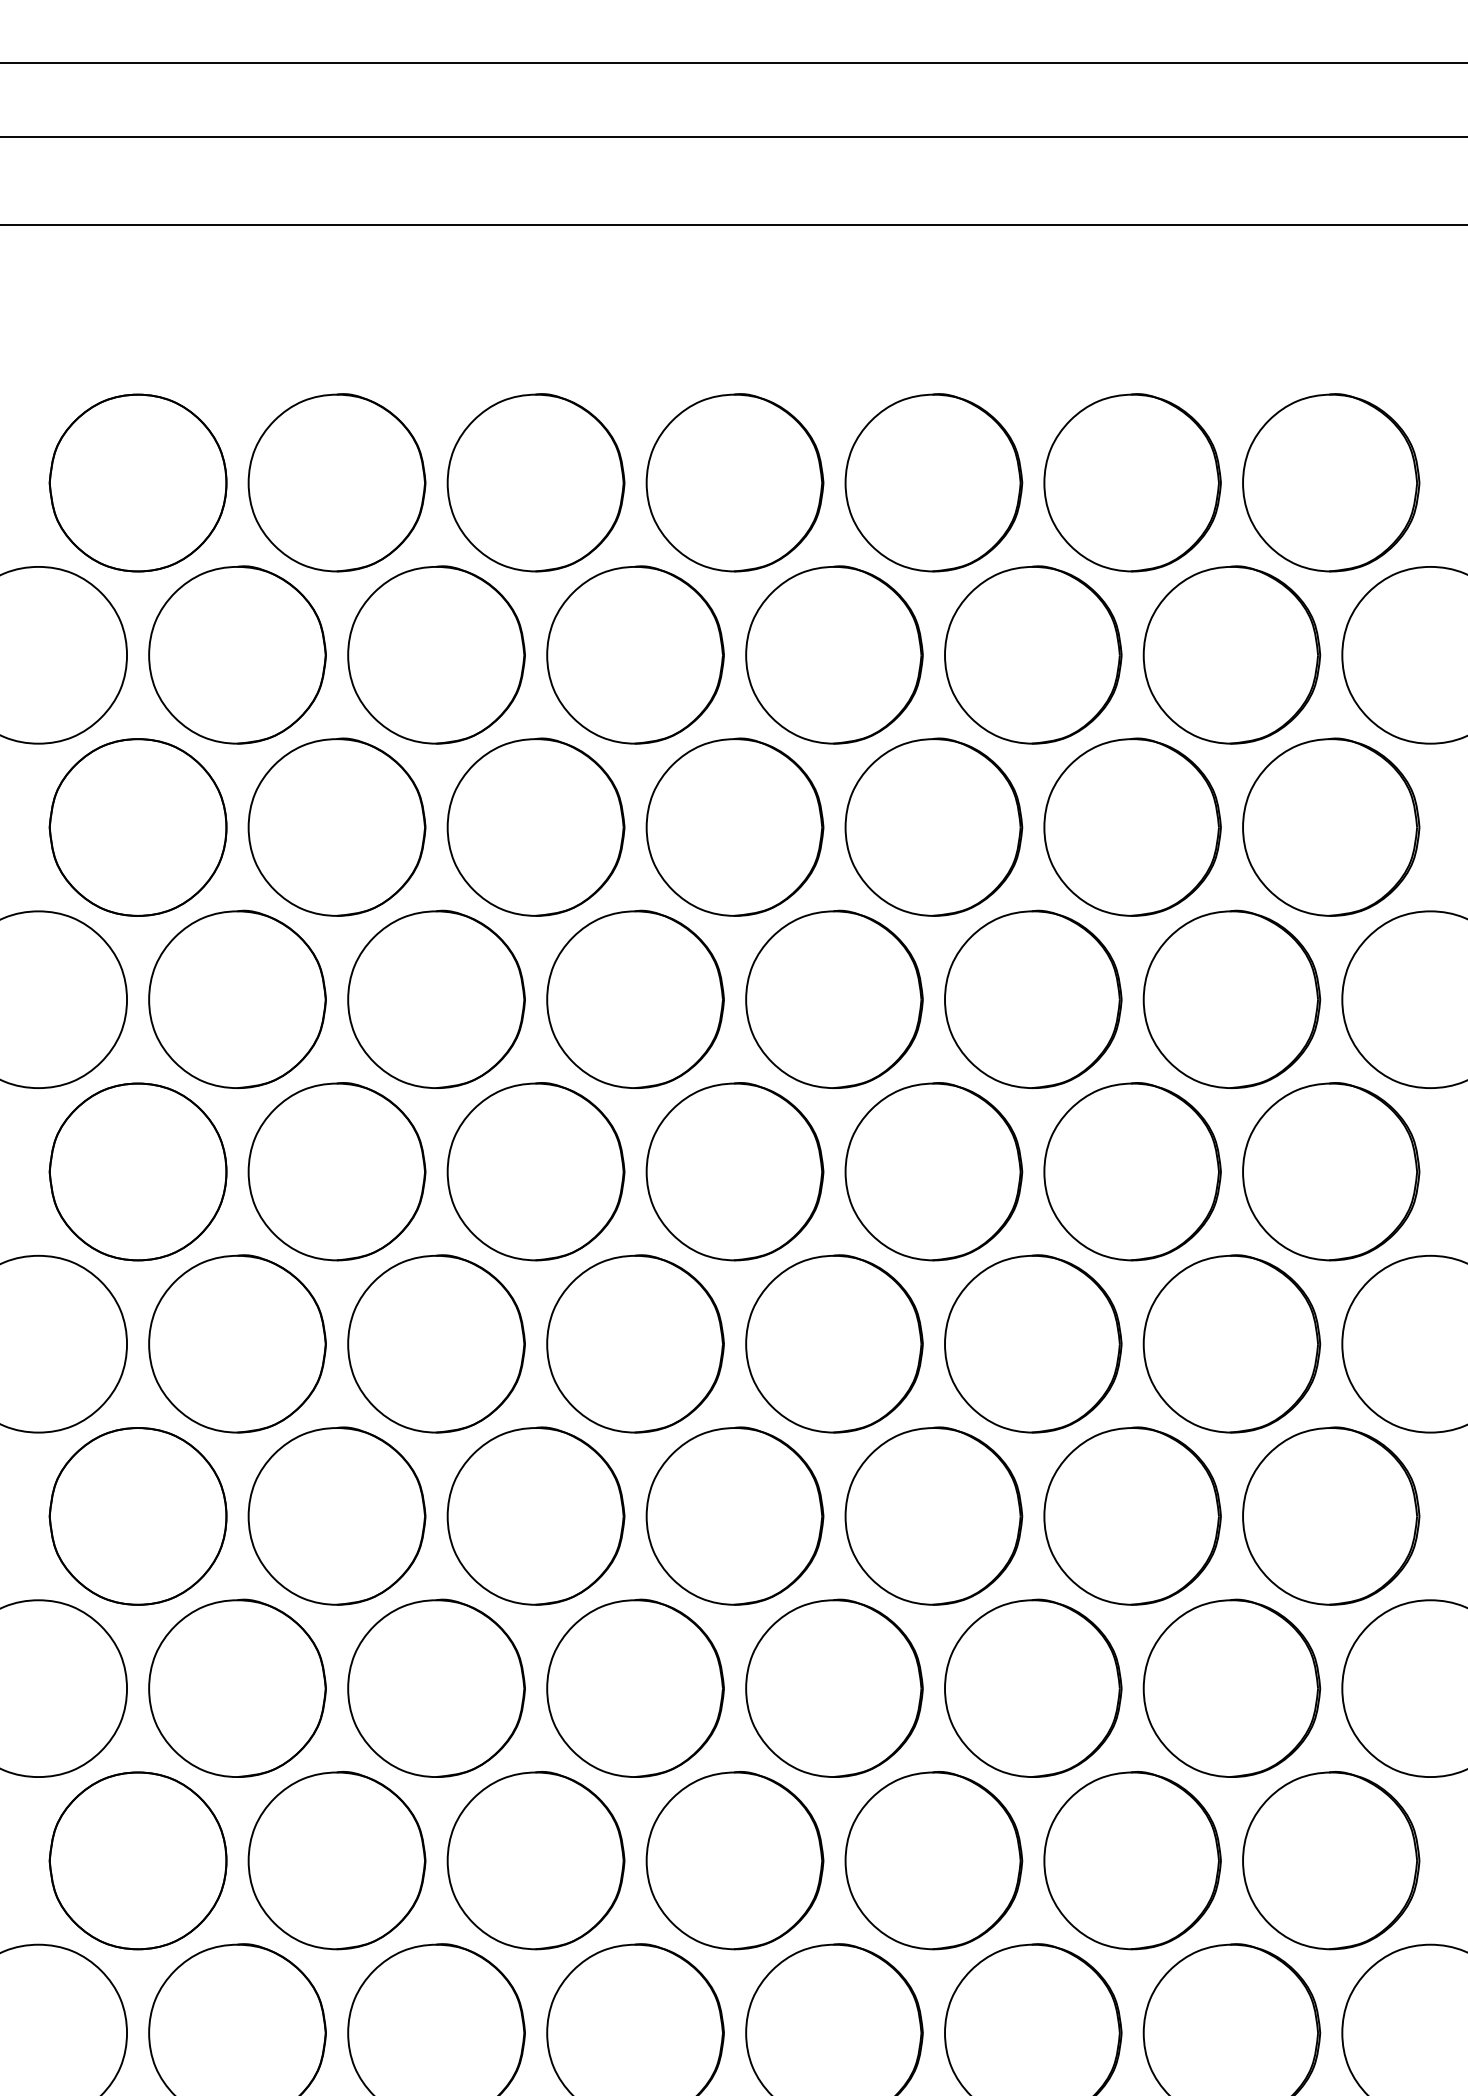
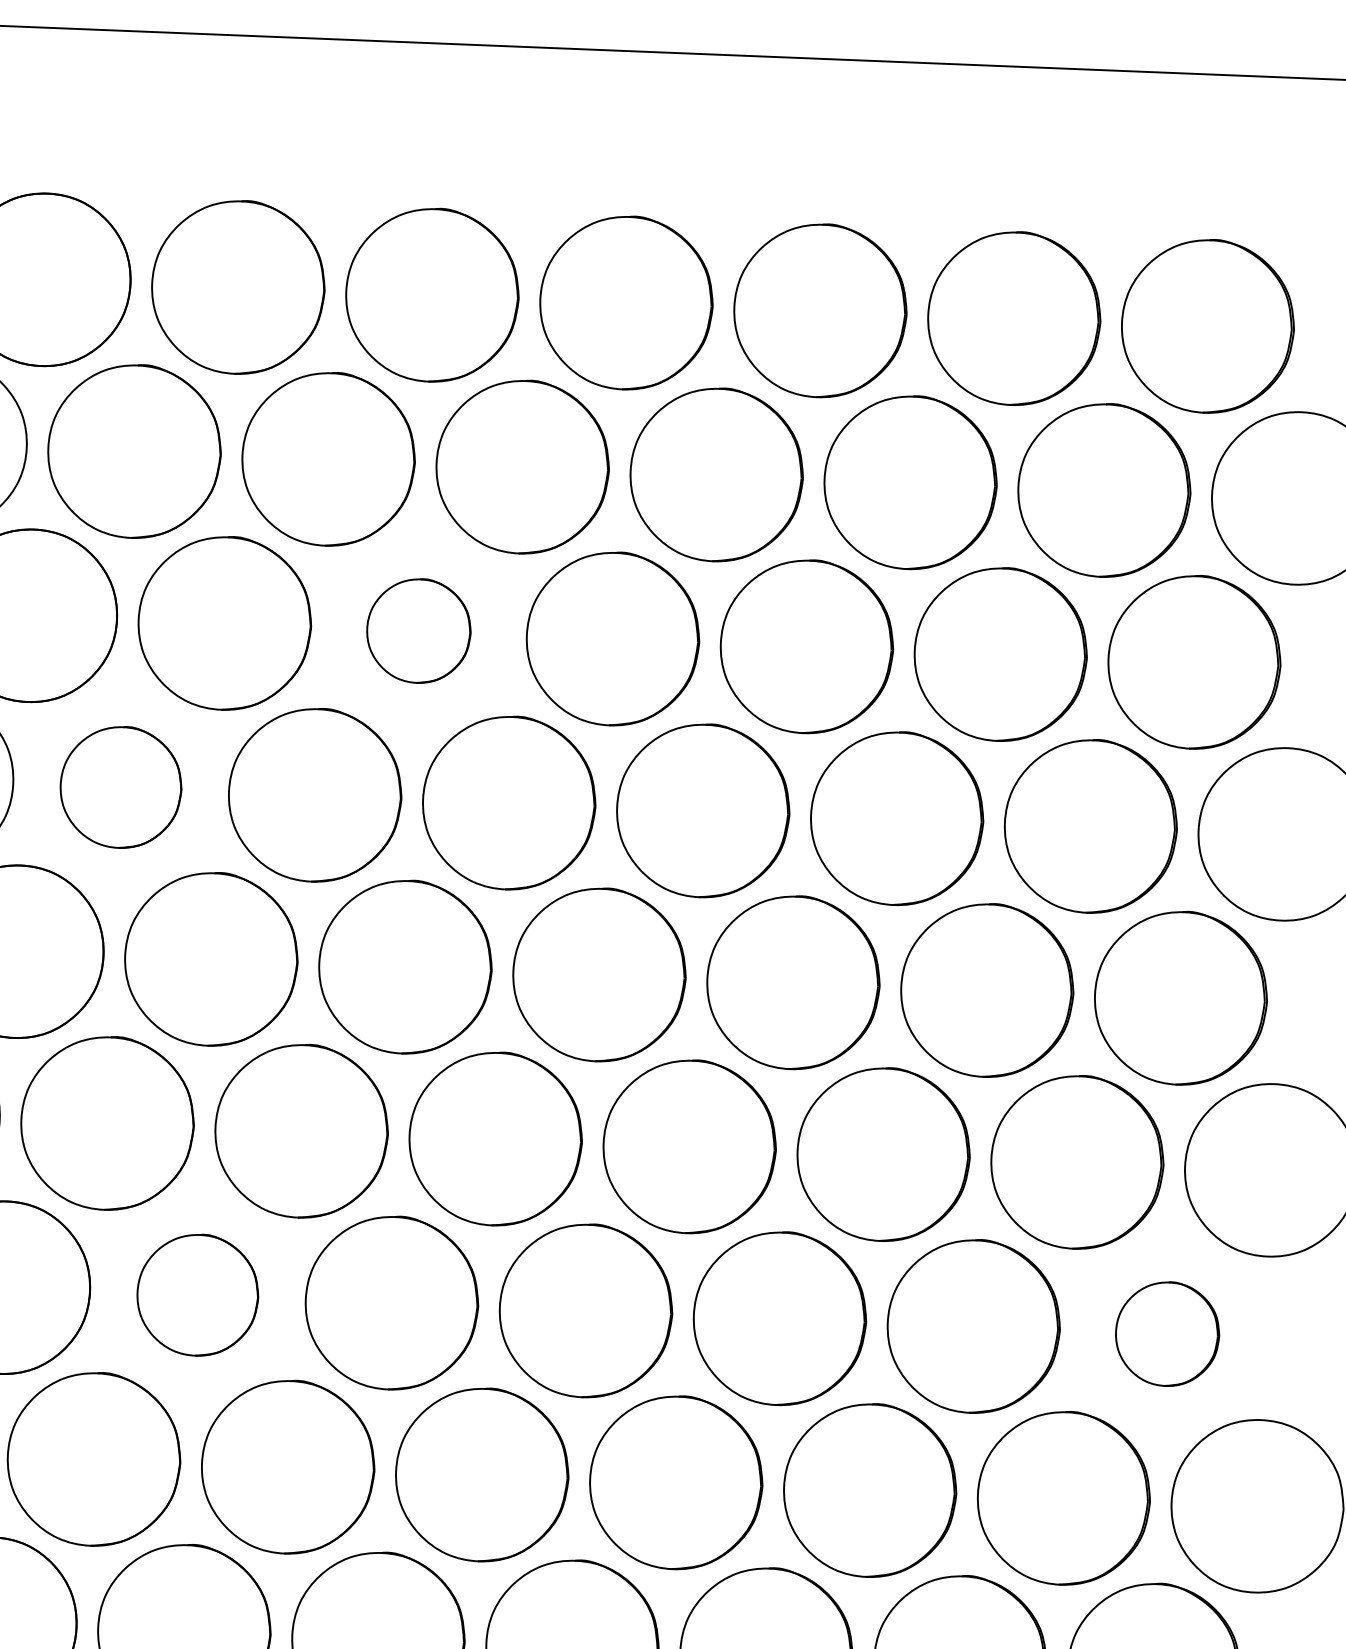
part: (535, 826) -> (418, 630), size x0.6
part: (237, 999) -> (121, 787), size x0.7
part: (336, 1515) -> (197, 1294), size x0.7
part: (1331, 1515) -> (1167, 1333), size x0.6

